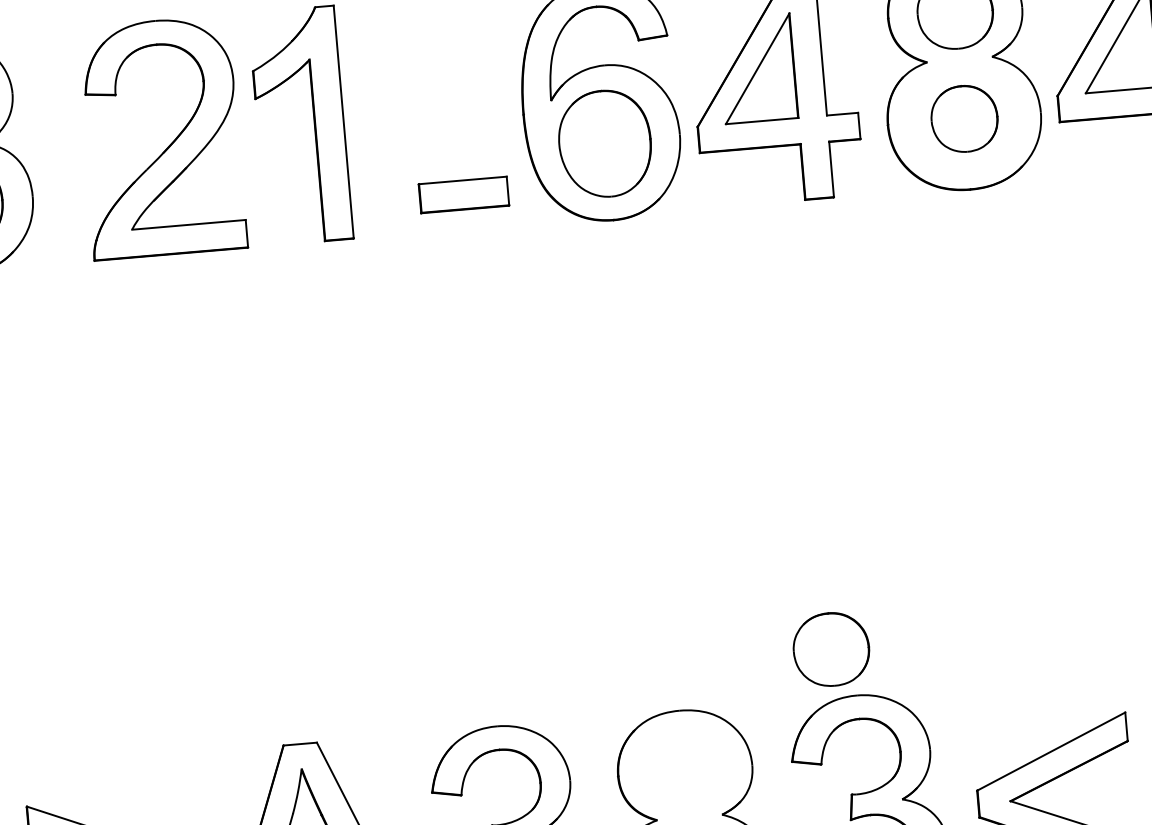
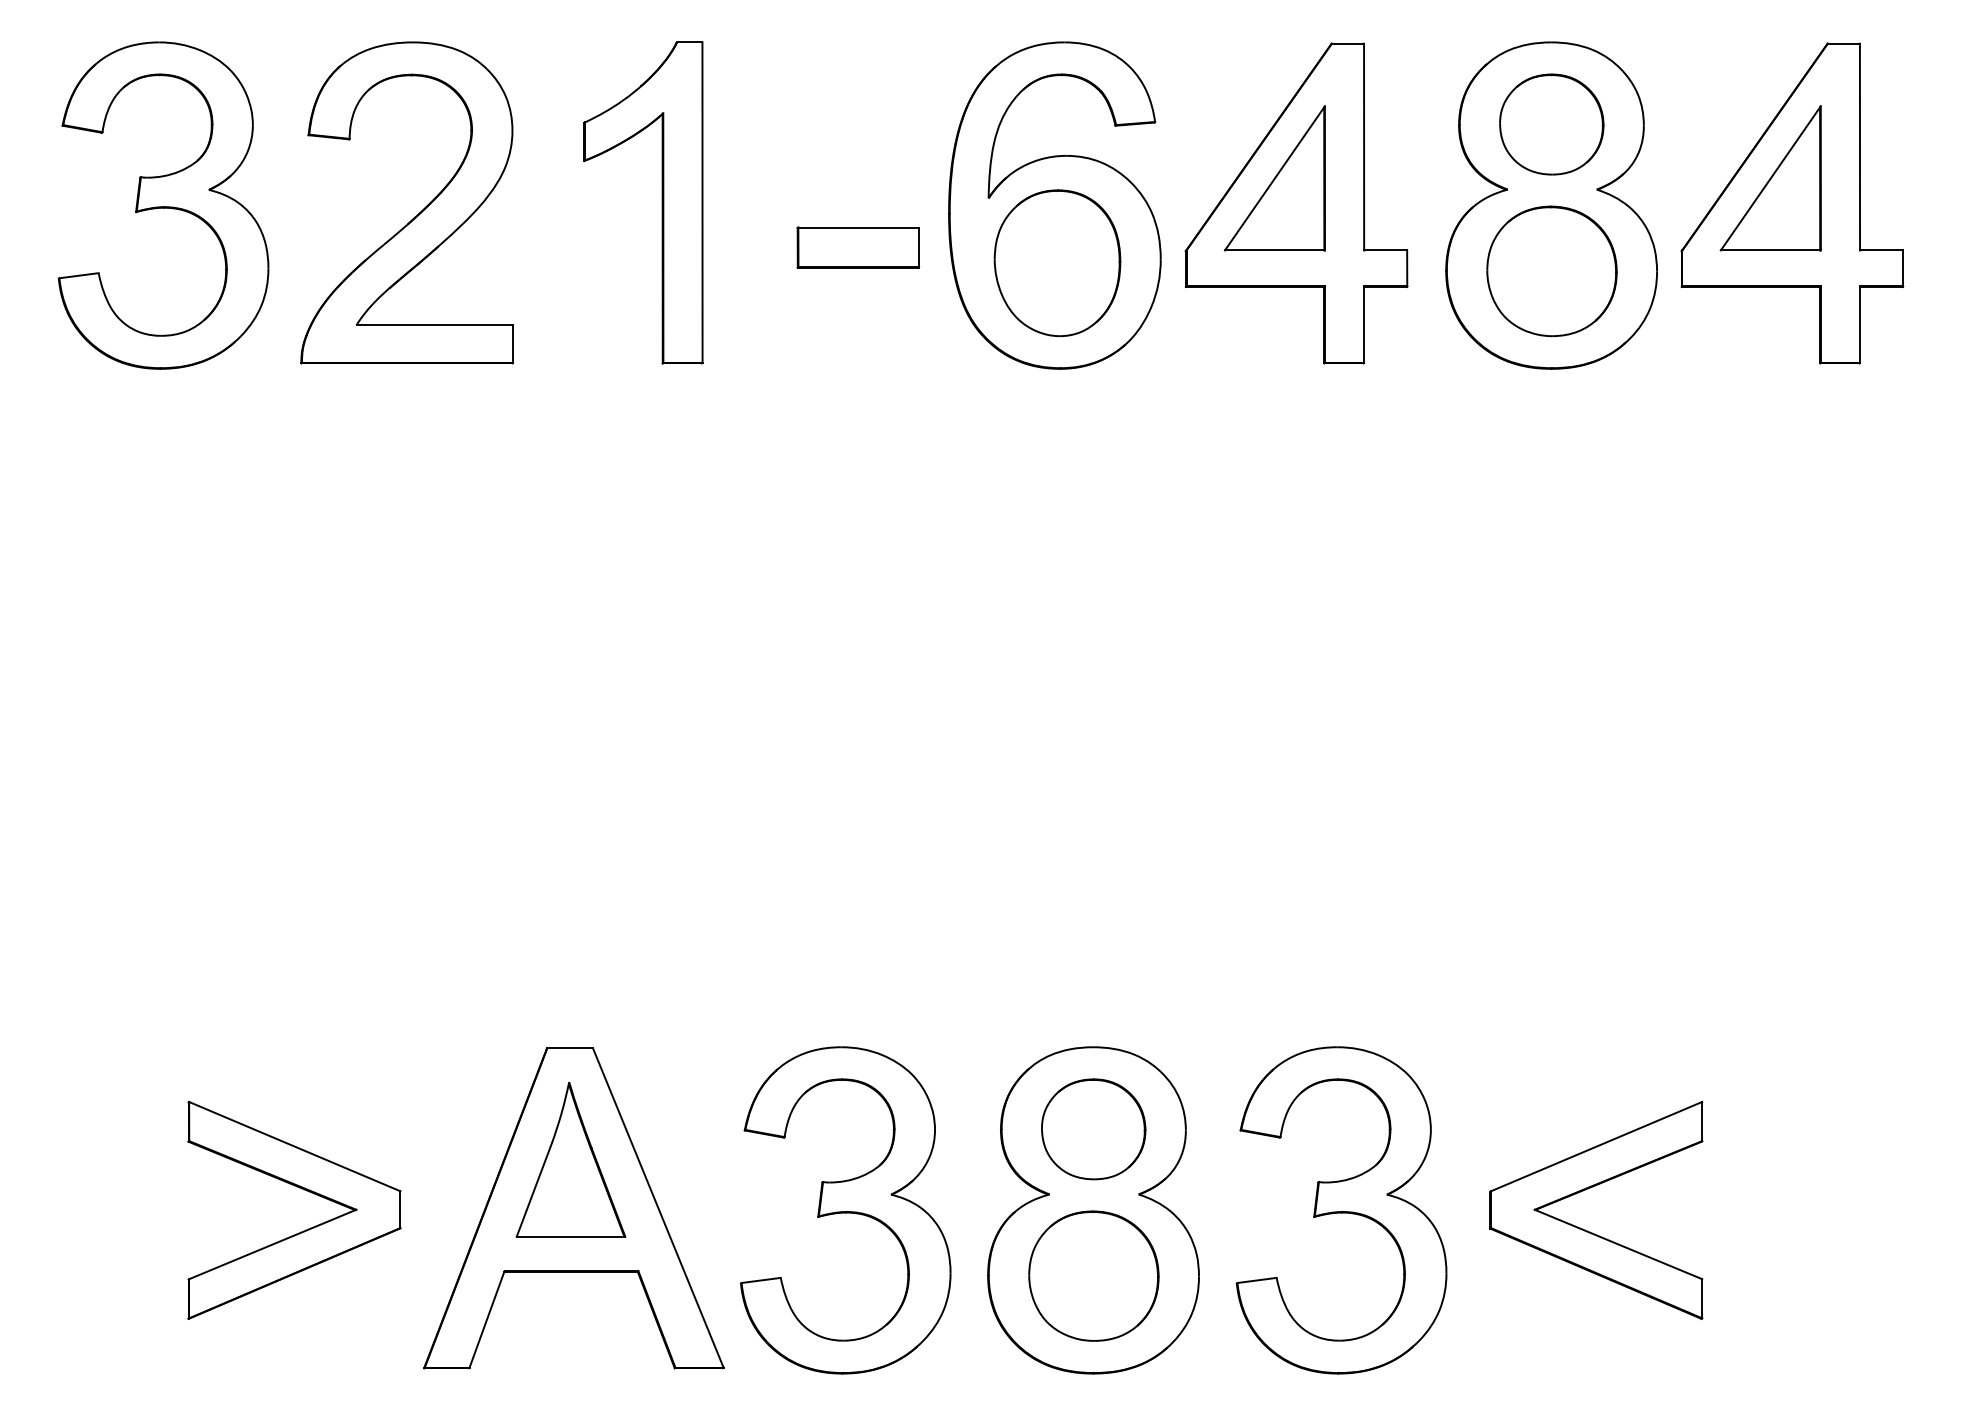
part: (964, 118) -> (1551, 270), size x1.43
part: (167, 147) -> (414, 216), moved
part: (464, 194) -> (858, 247), moved
part: (831, 649) -> (1093, 1129), moved

